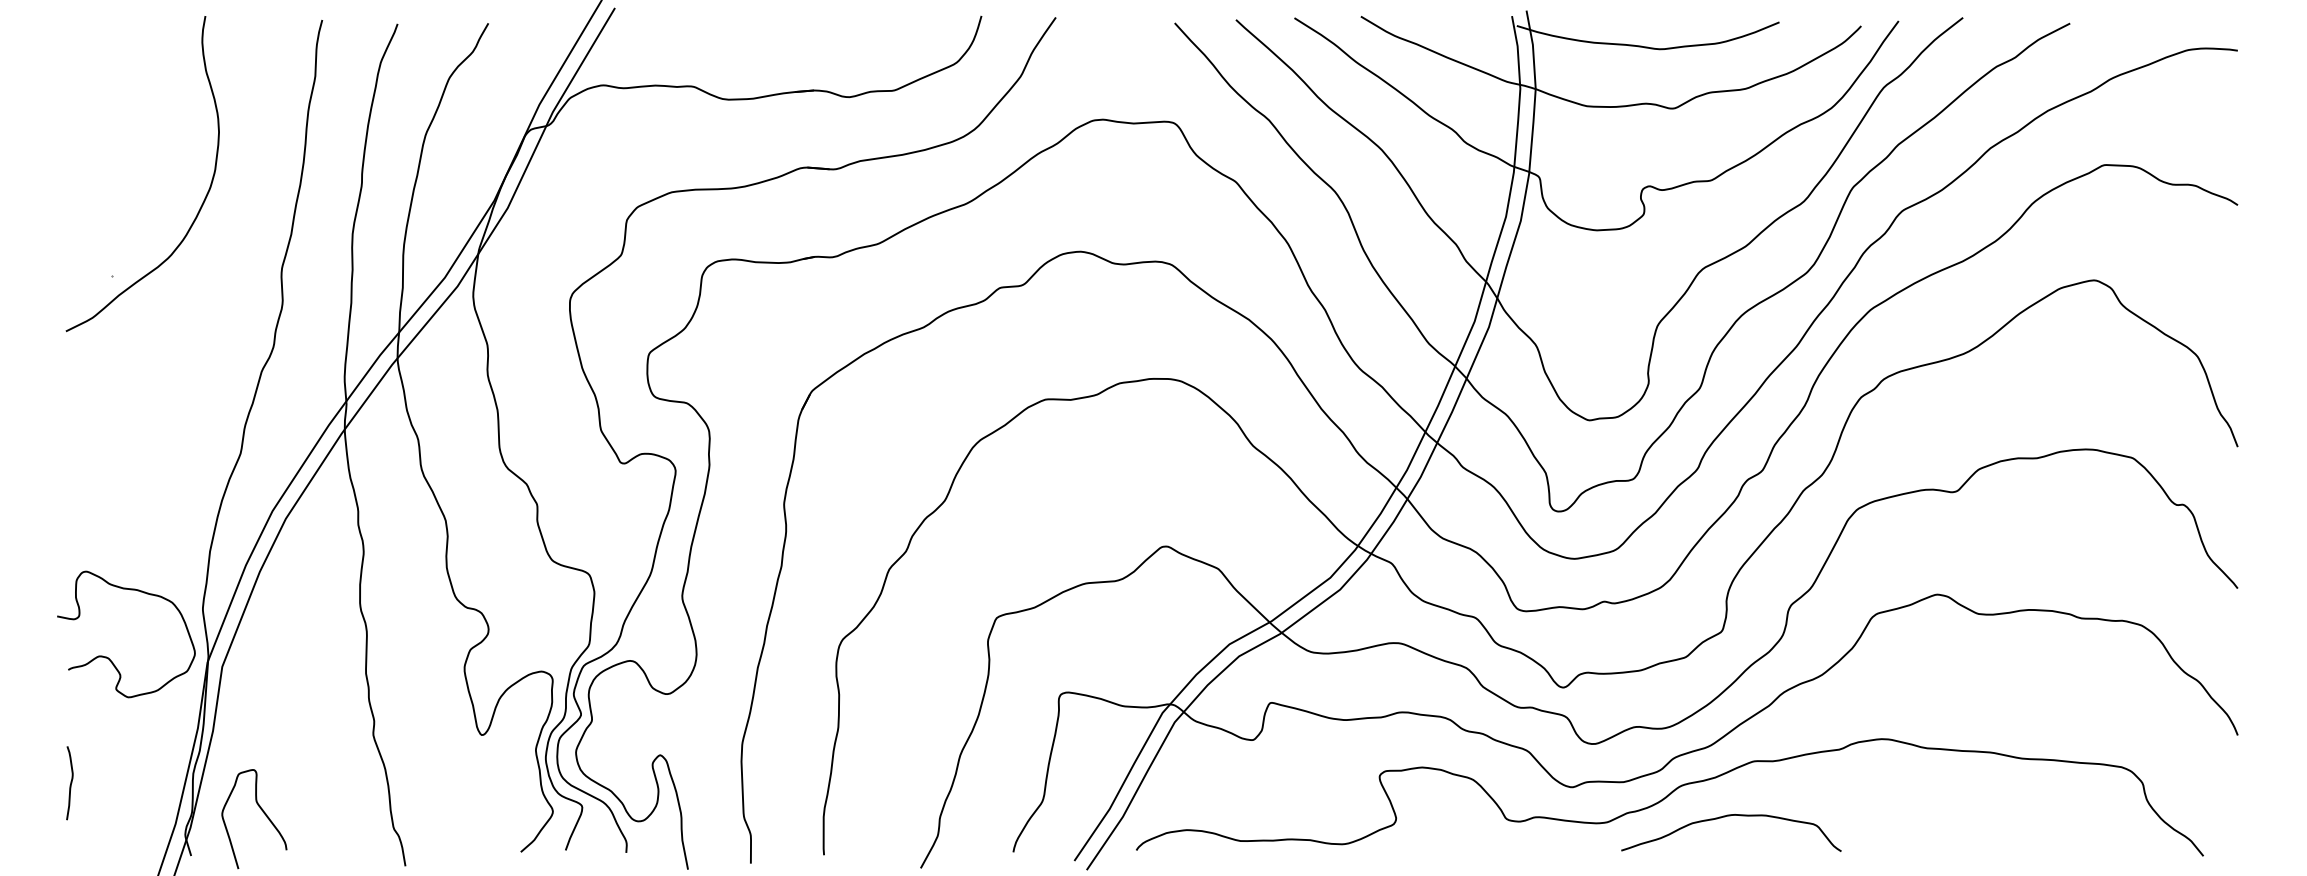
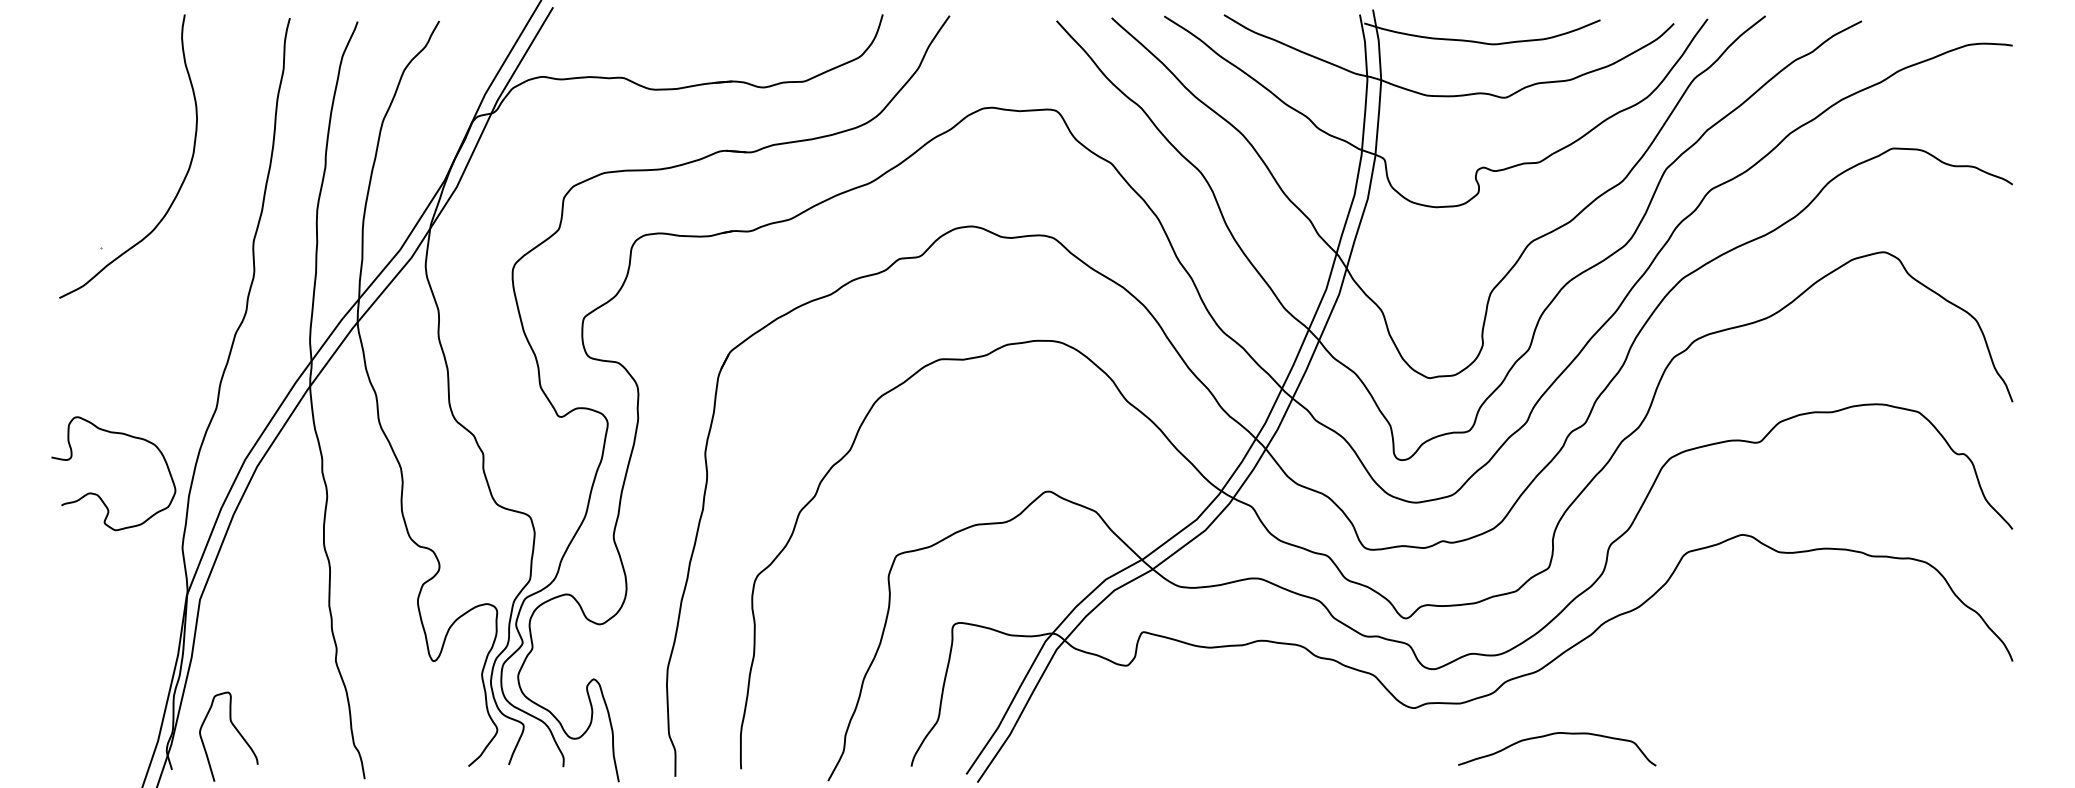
curve: (109, 657) -> (98, 494), moved
curve: (70, 783) -> (63, 704), removed
curve: (1669, 795) -> (1501, 715), removed

